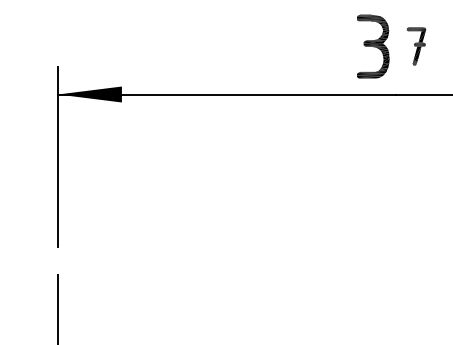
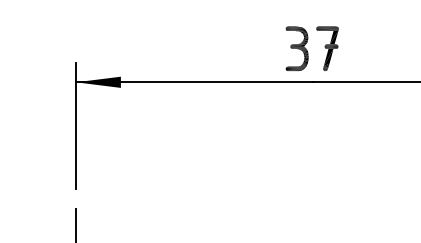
part: (416, 46) -> (327, 48), size x1.67

